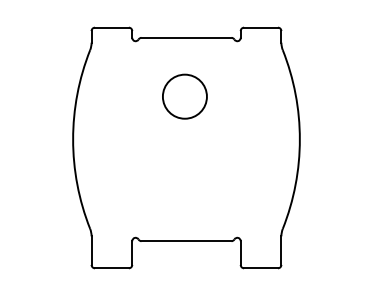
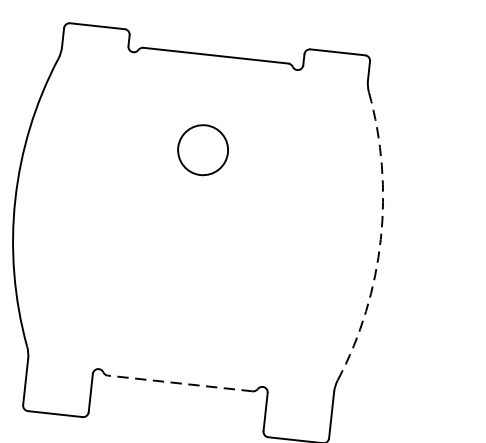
circle: (184, 96) -> (202, 149), size x0.7
arc: (299, 139) -> (380, 239), solid -> dashed
line: (186, 241) -> (180, 383), solid -> dashed

